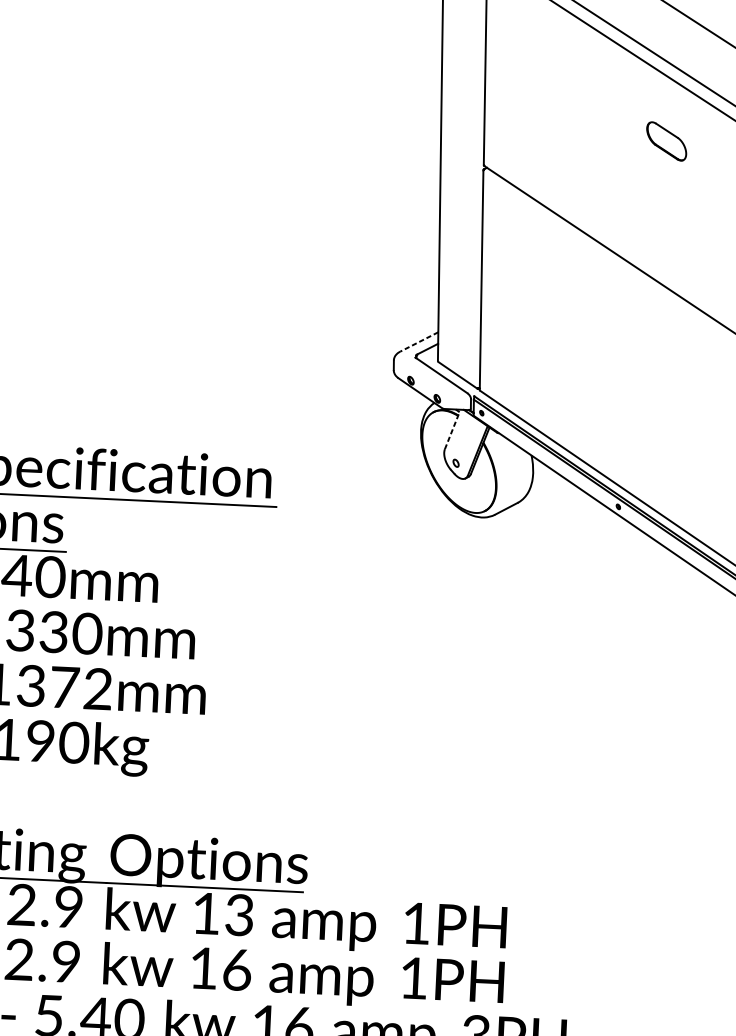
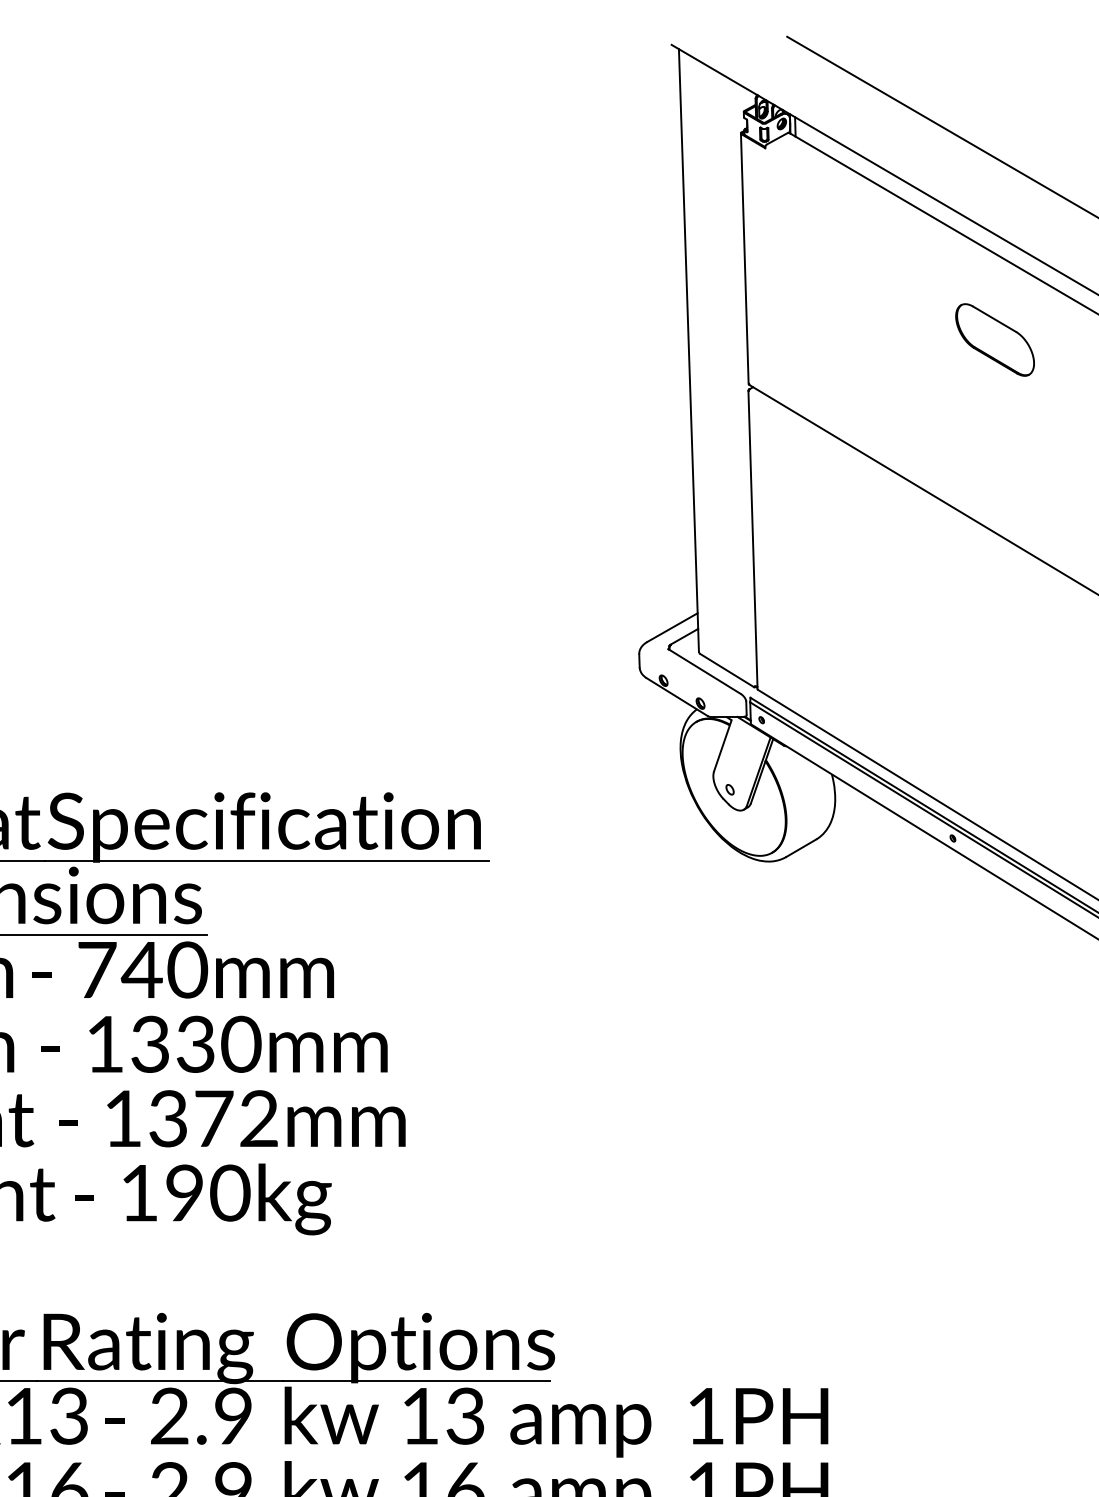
part: (666, 141) -> (994, 339), size x1.43
line: (419, 341) -> (672, 627), dashed -> solid
line: (452, 430) -> (723, 745), dashed -> solid

